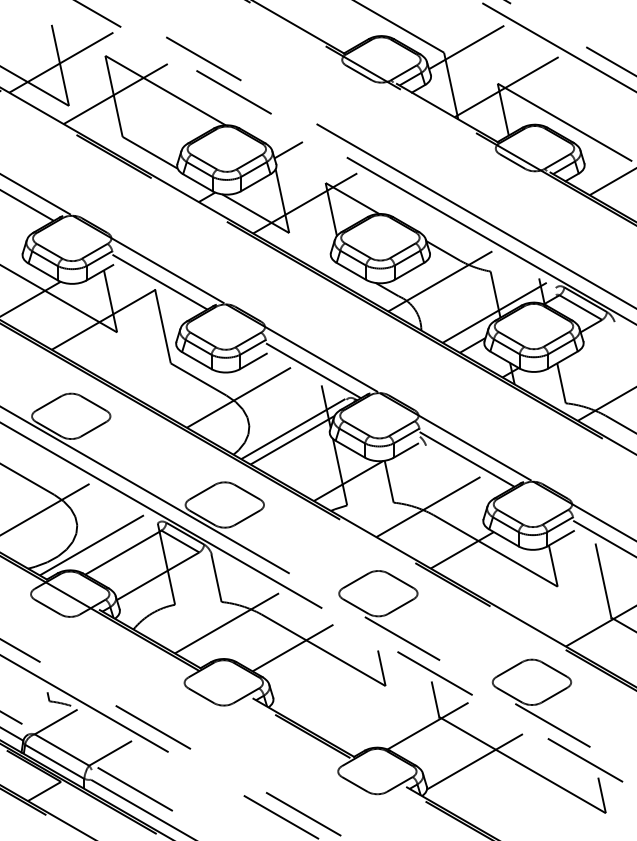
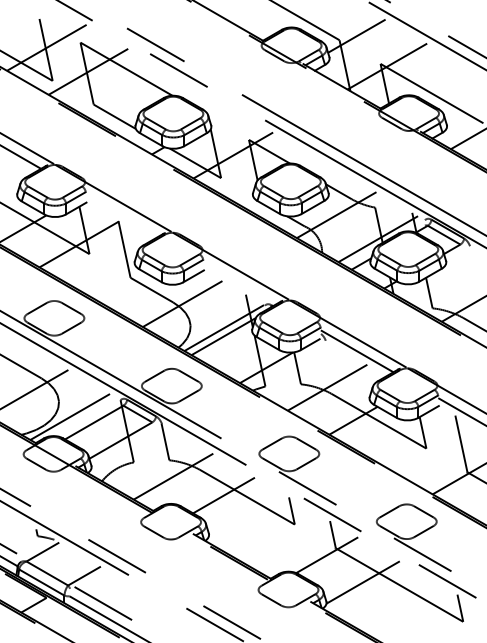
line: (288, 149) -> (220, 114), removed
line: (158, 281) -> (121, 215), removed
line: (313, 370) -> (239, 283), removed

